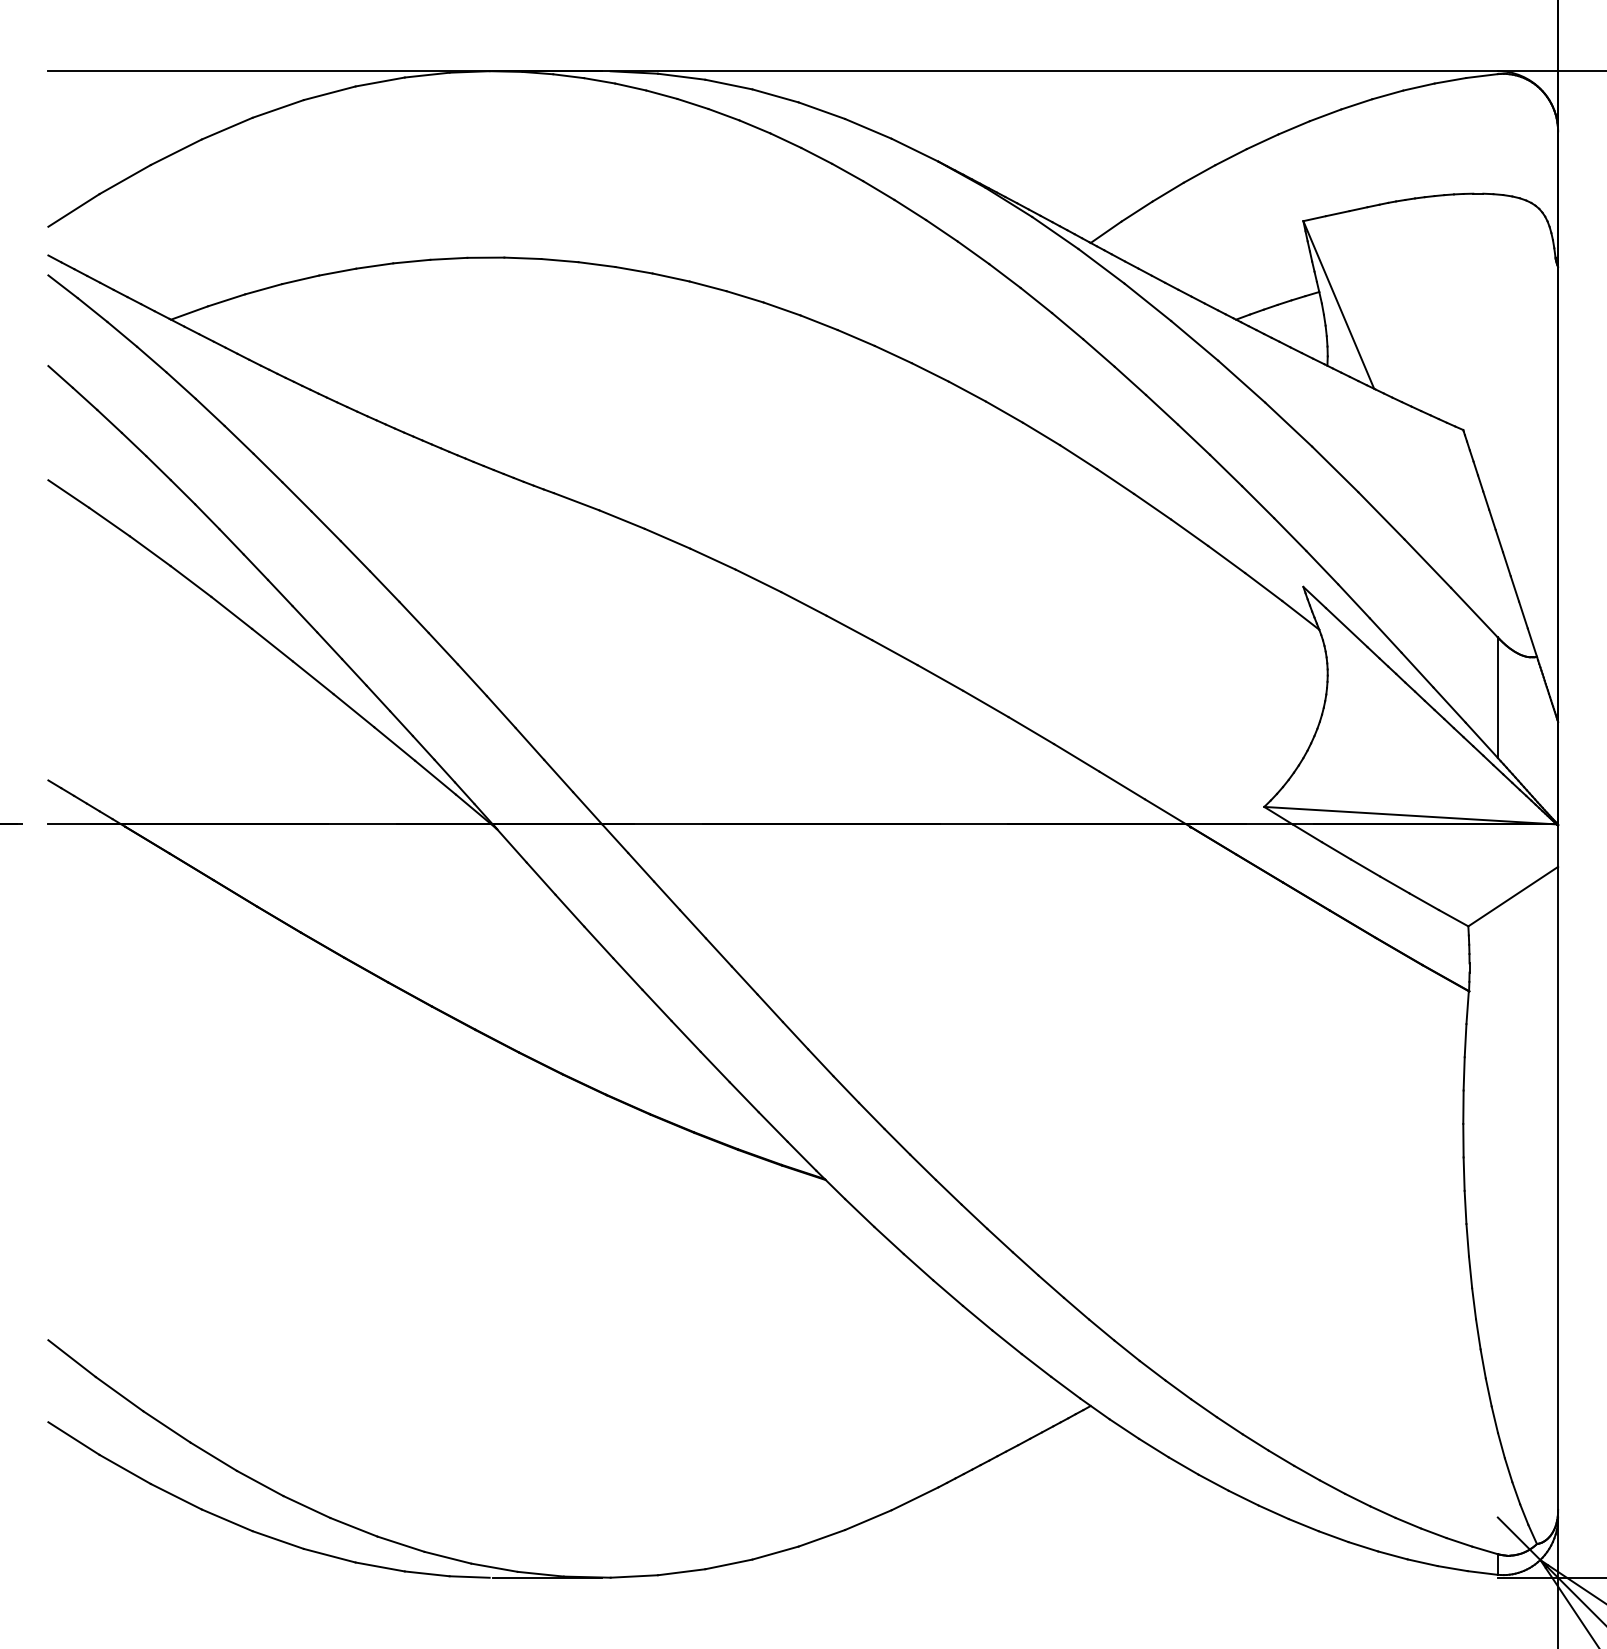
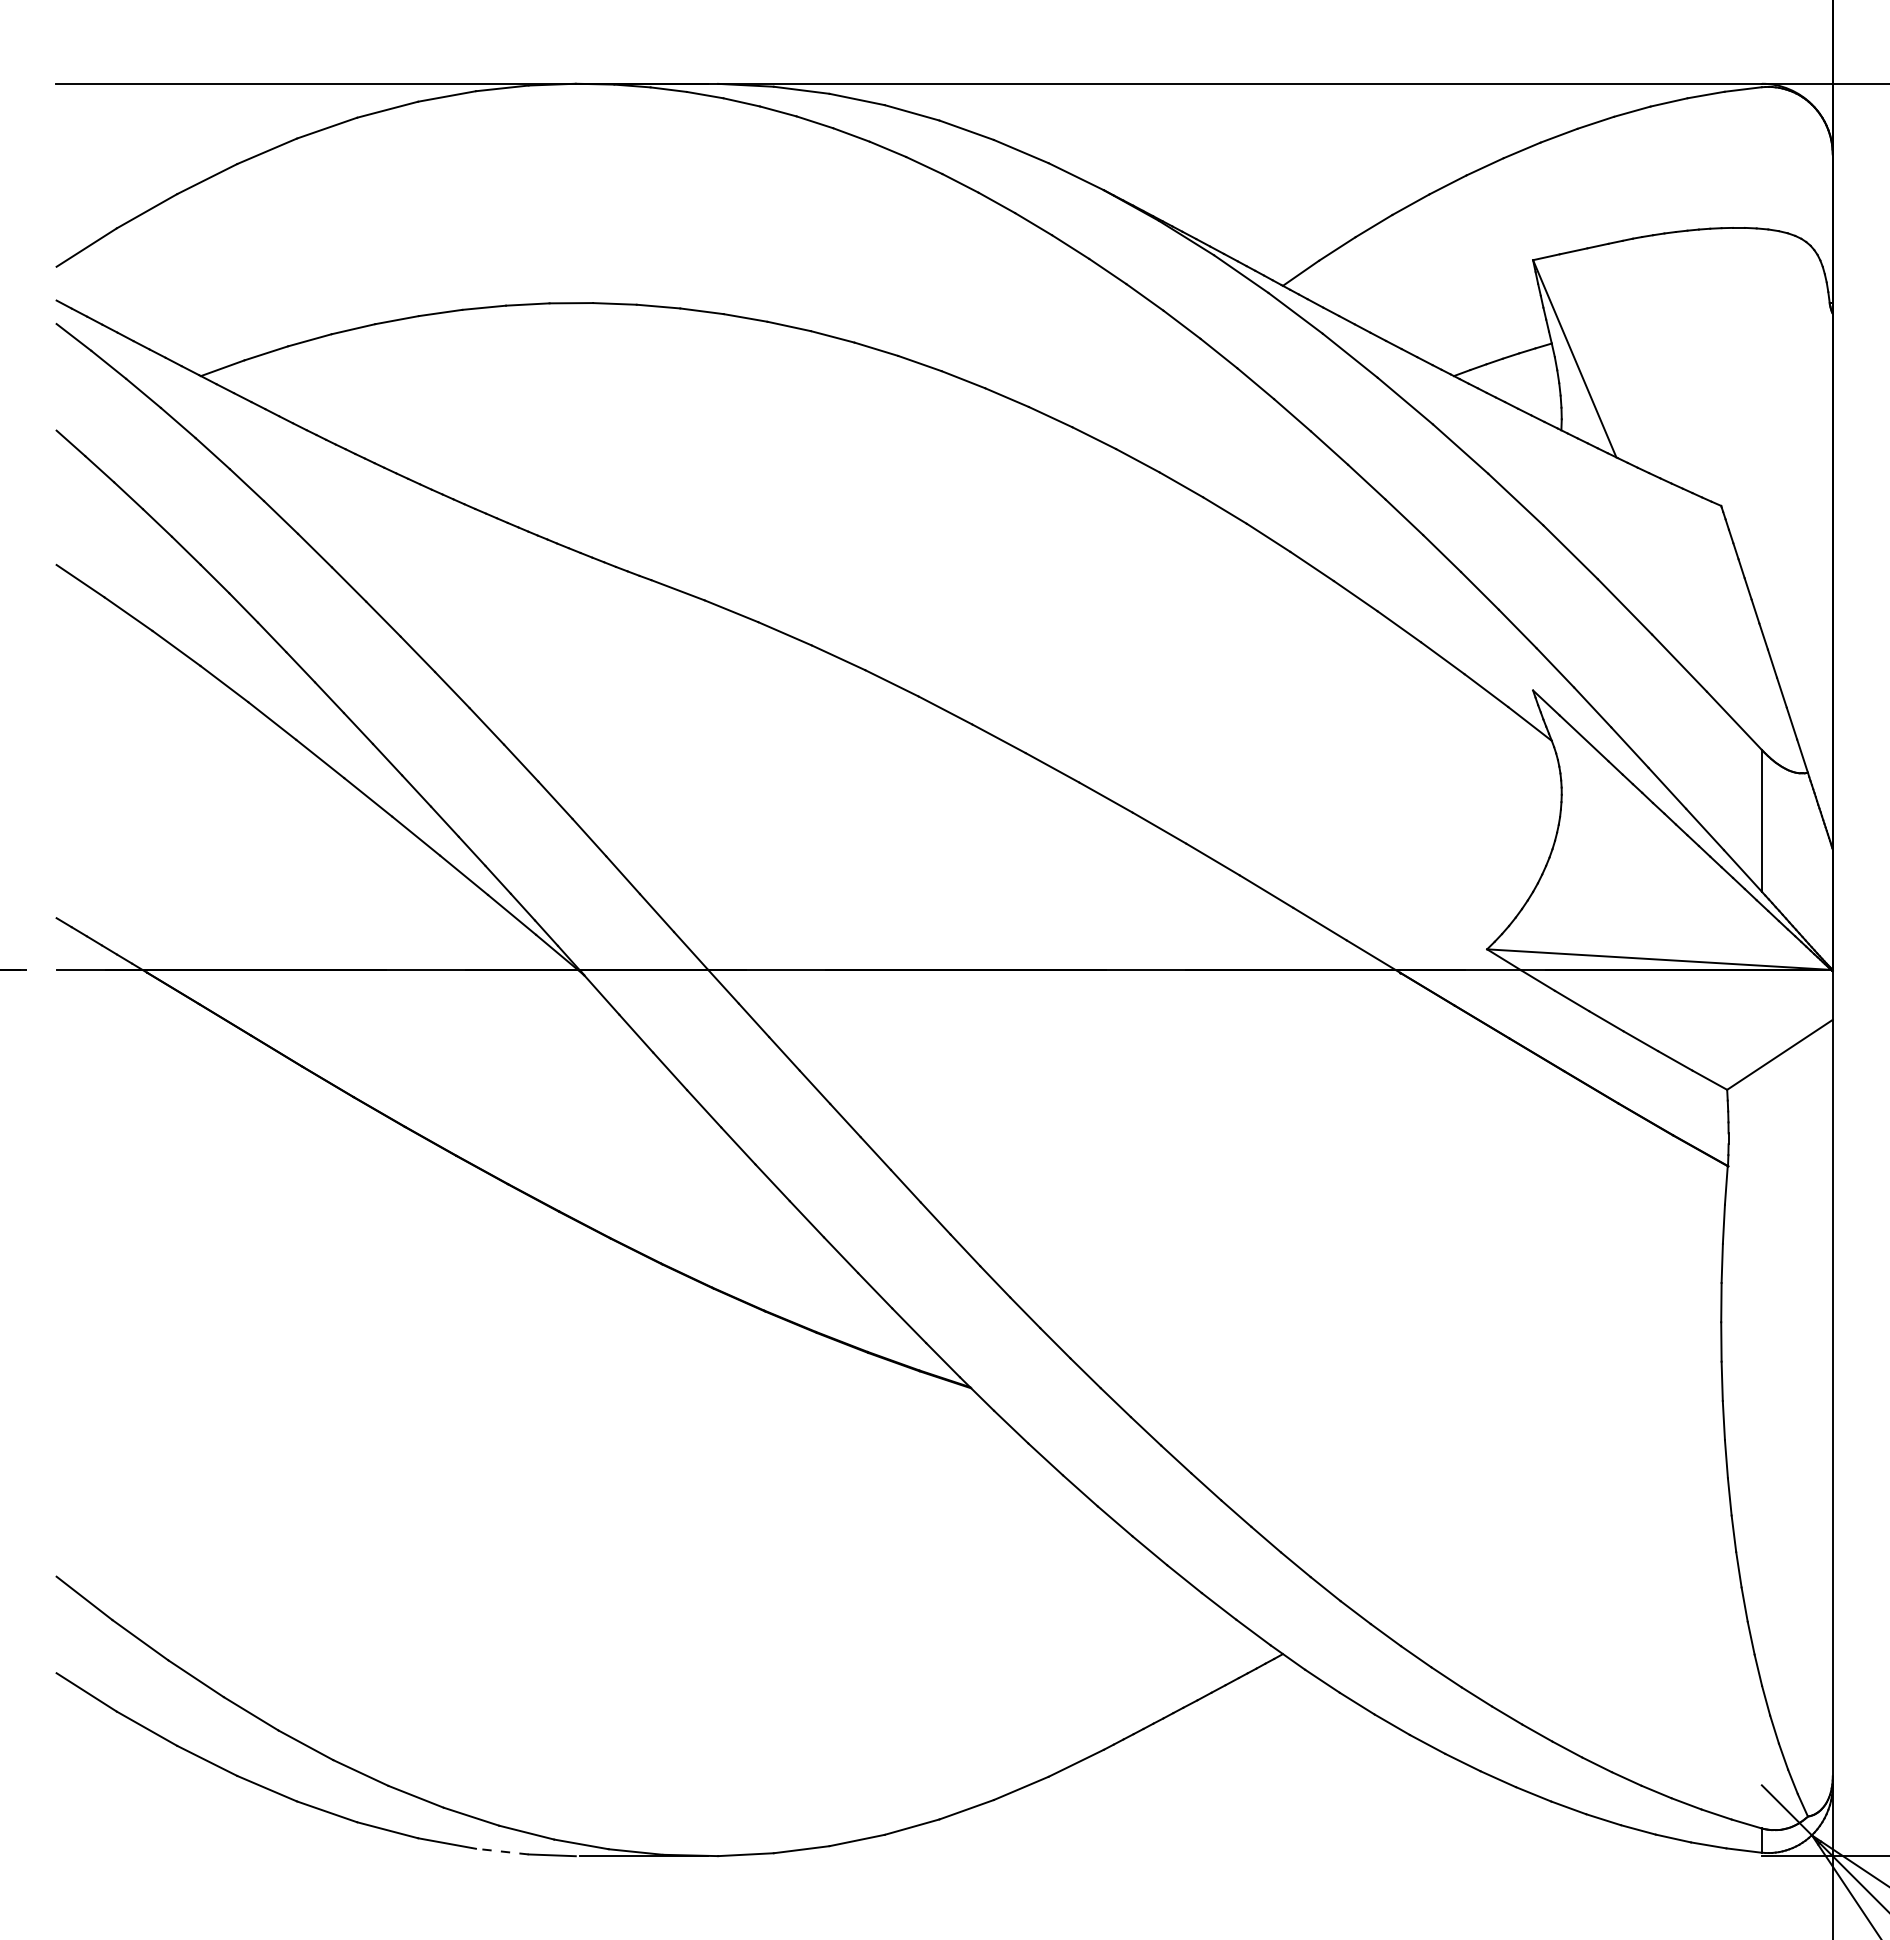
line: (426, 1573) -> (501, 1851), solid -> dashed

